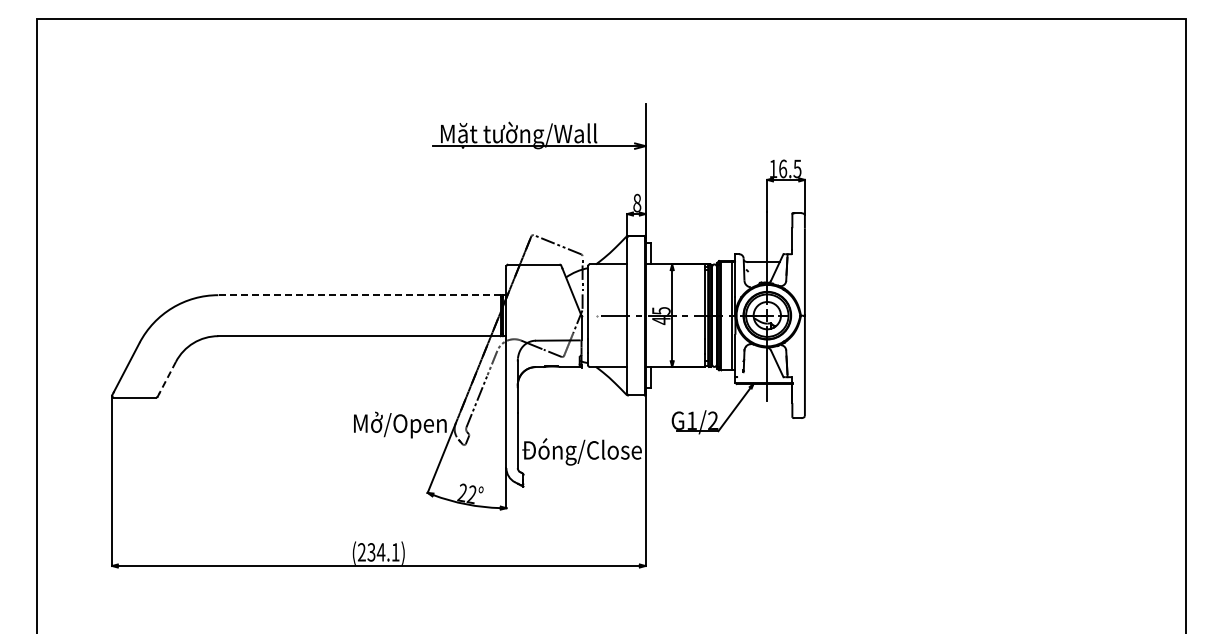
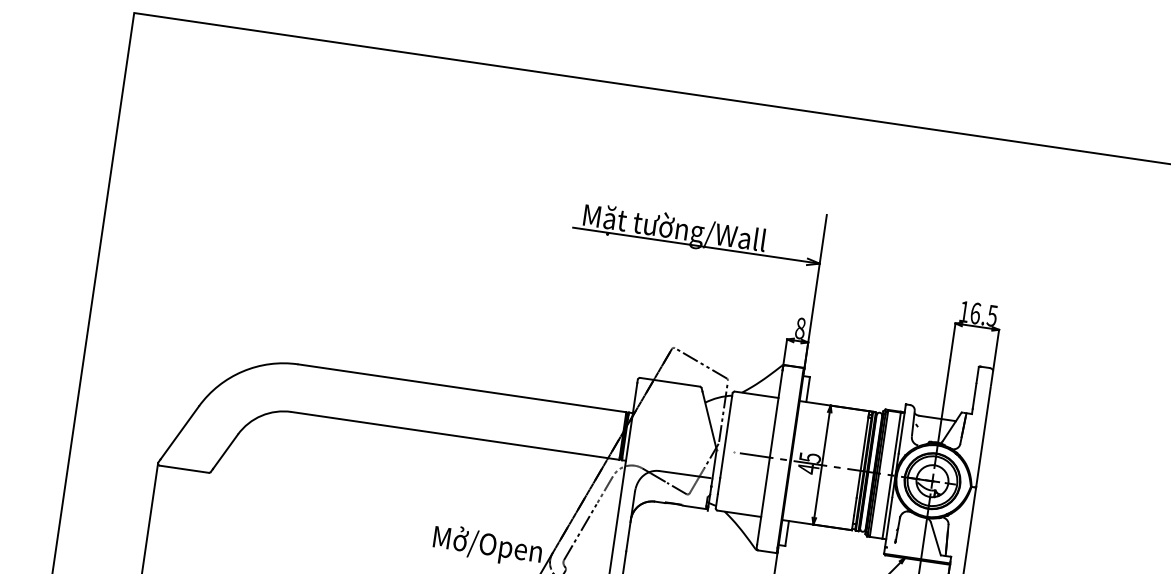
line: (359, 295) -> (462, 388), dashed -> solid
line: (167, 378) -> (225, 452), dashed -> solid

